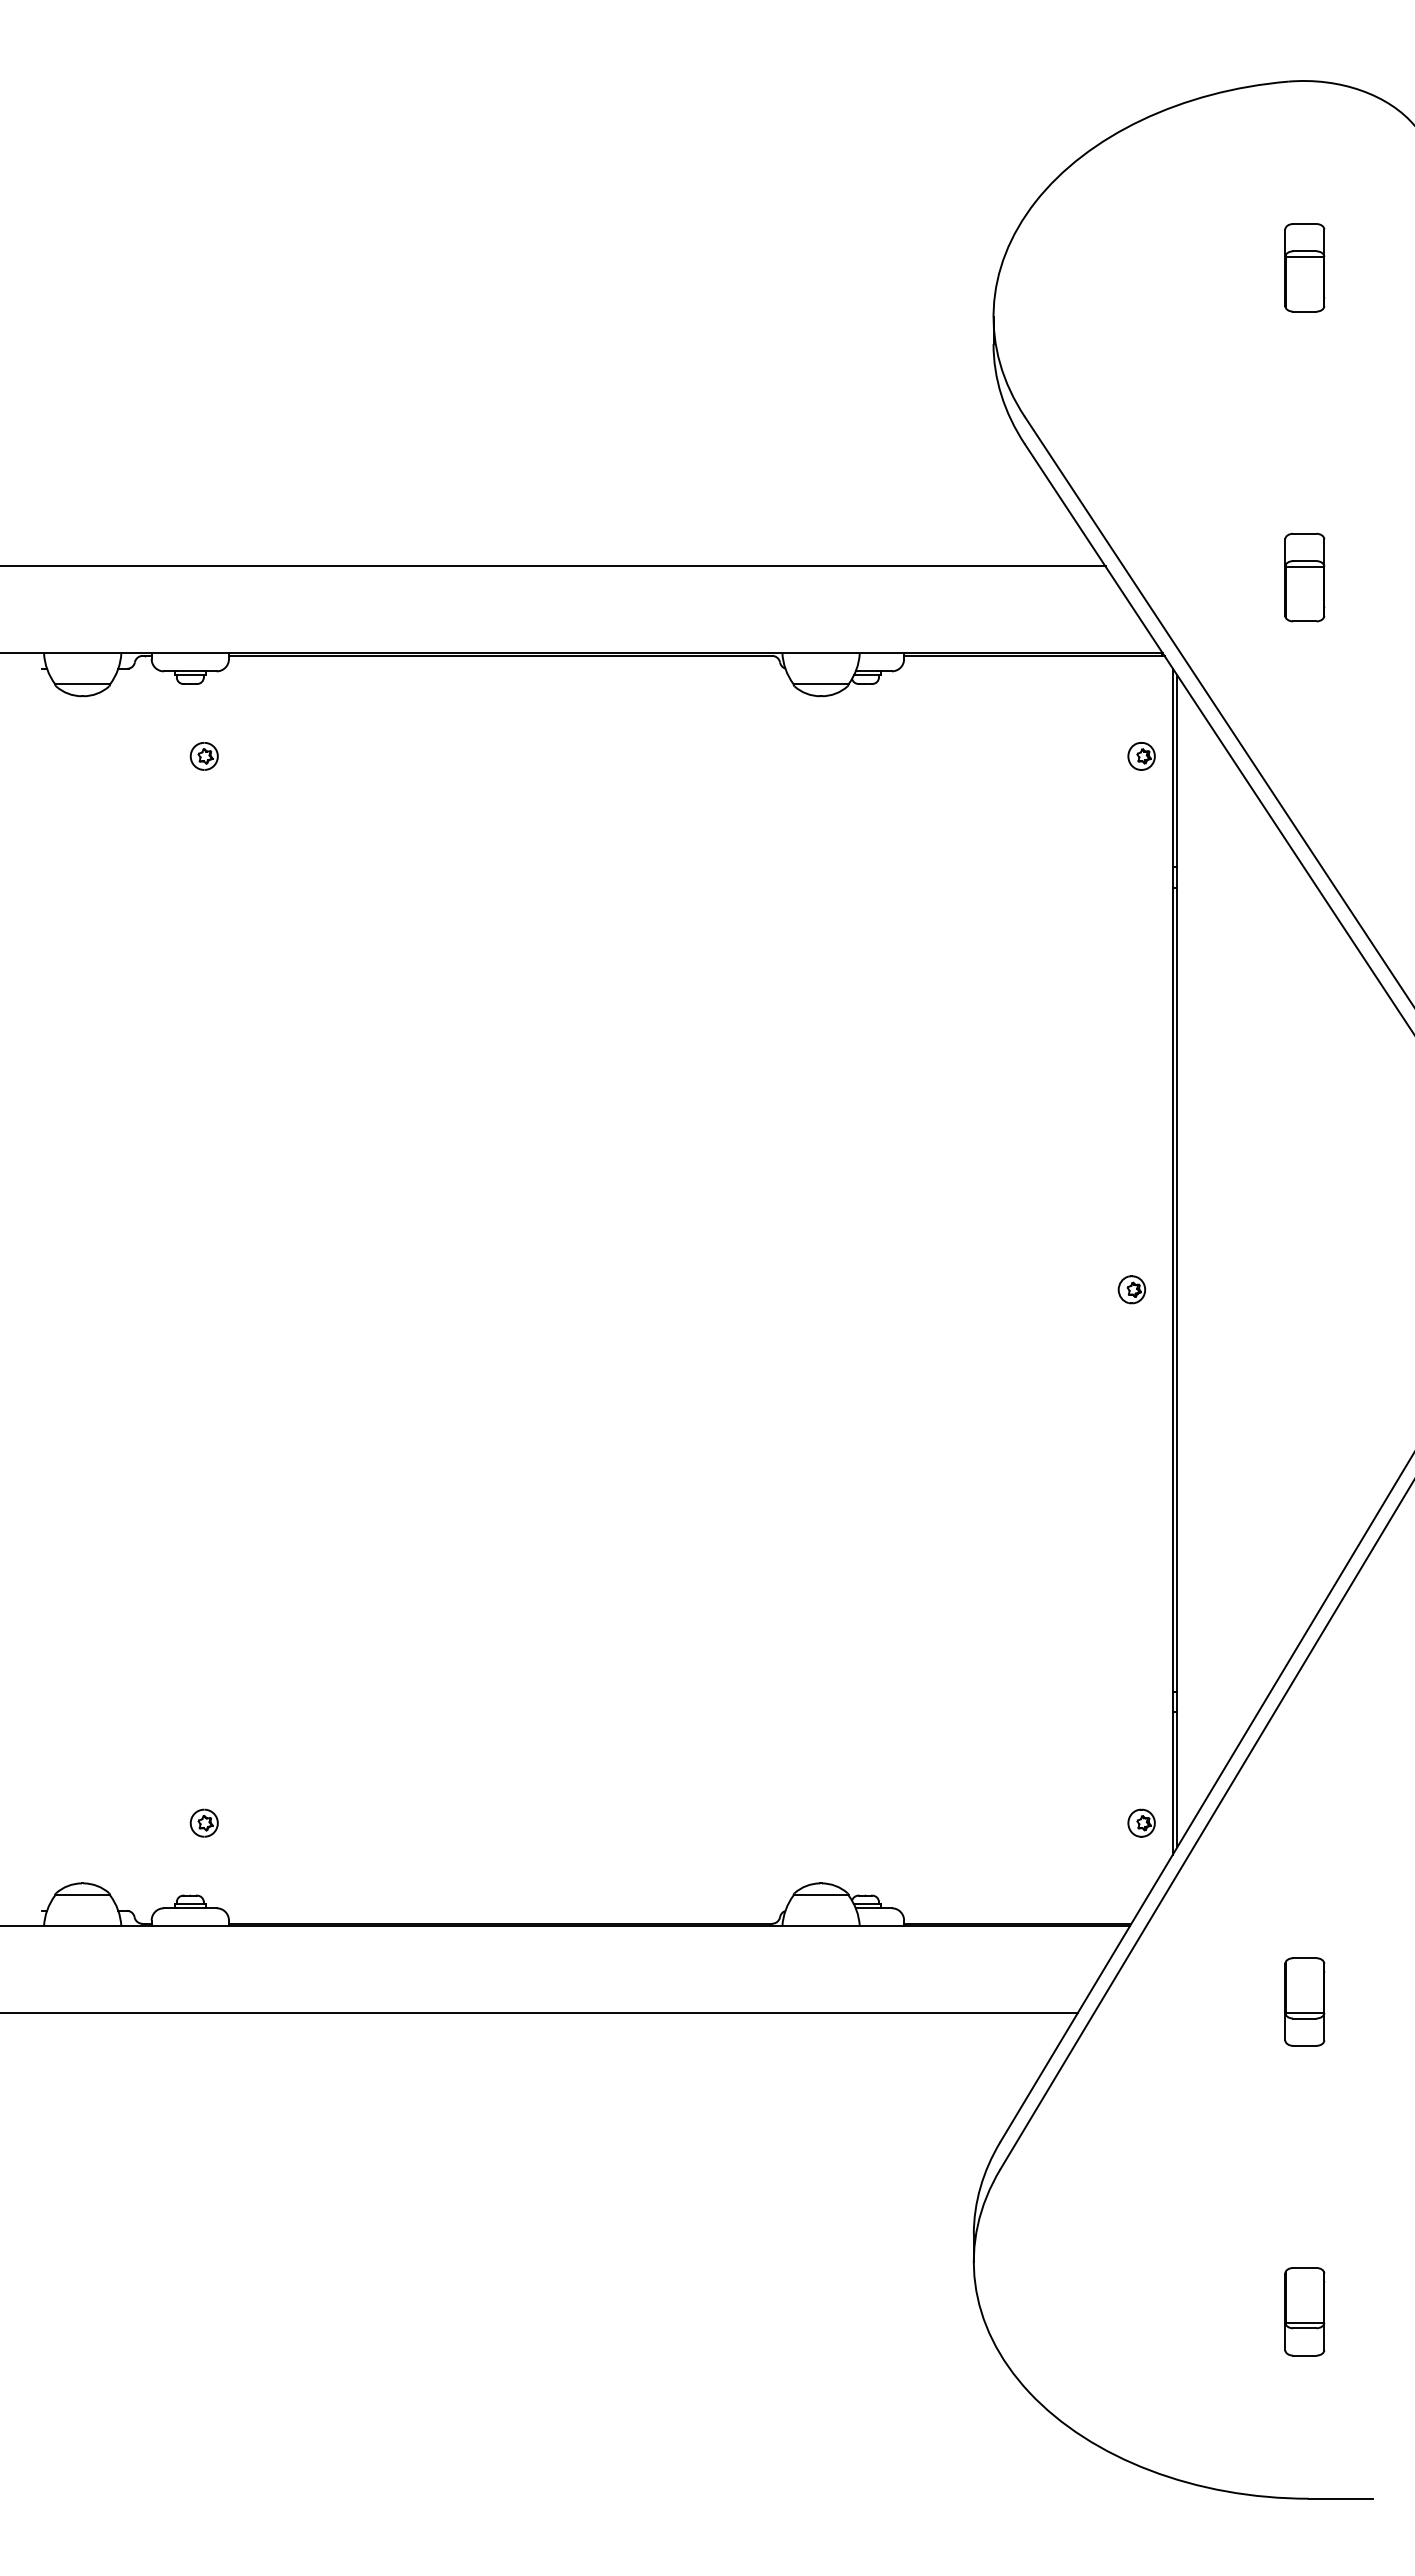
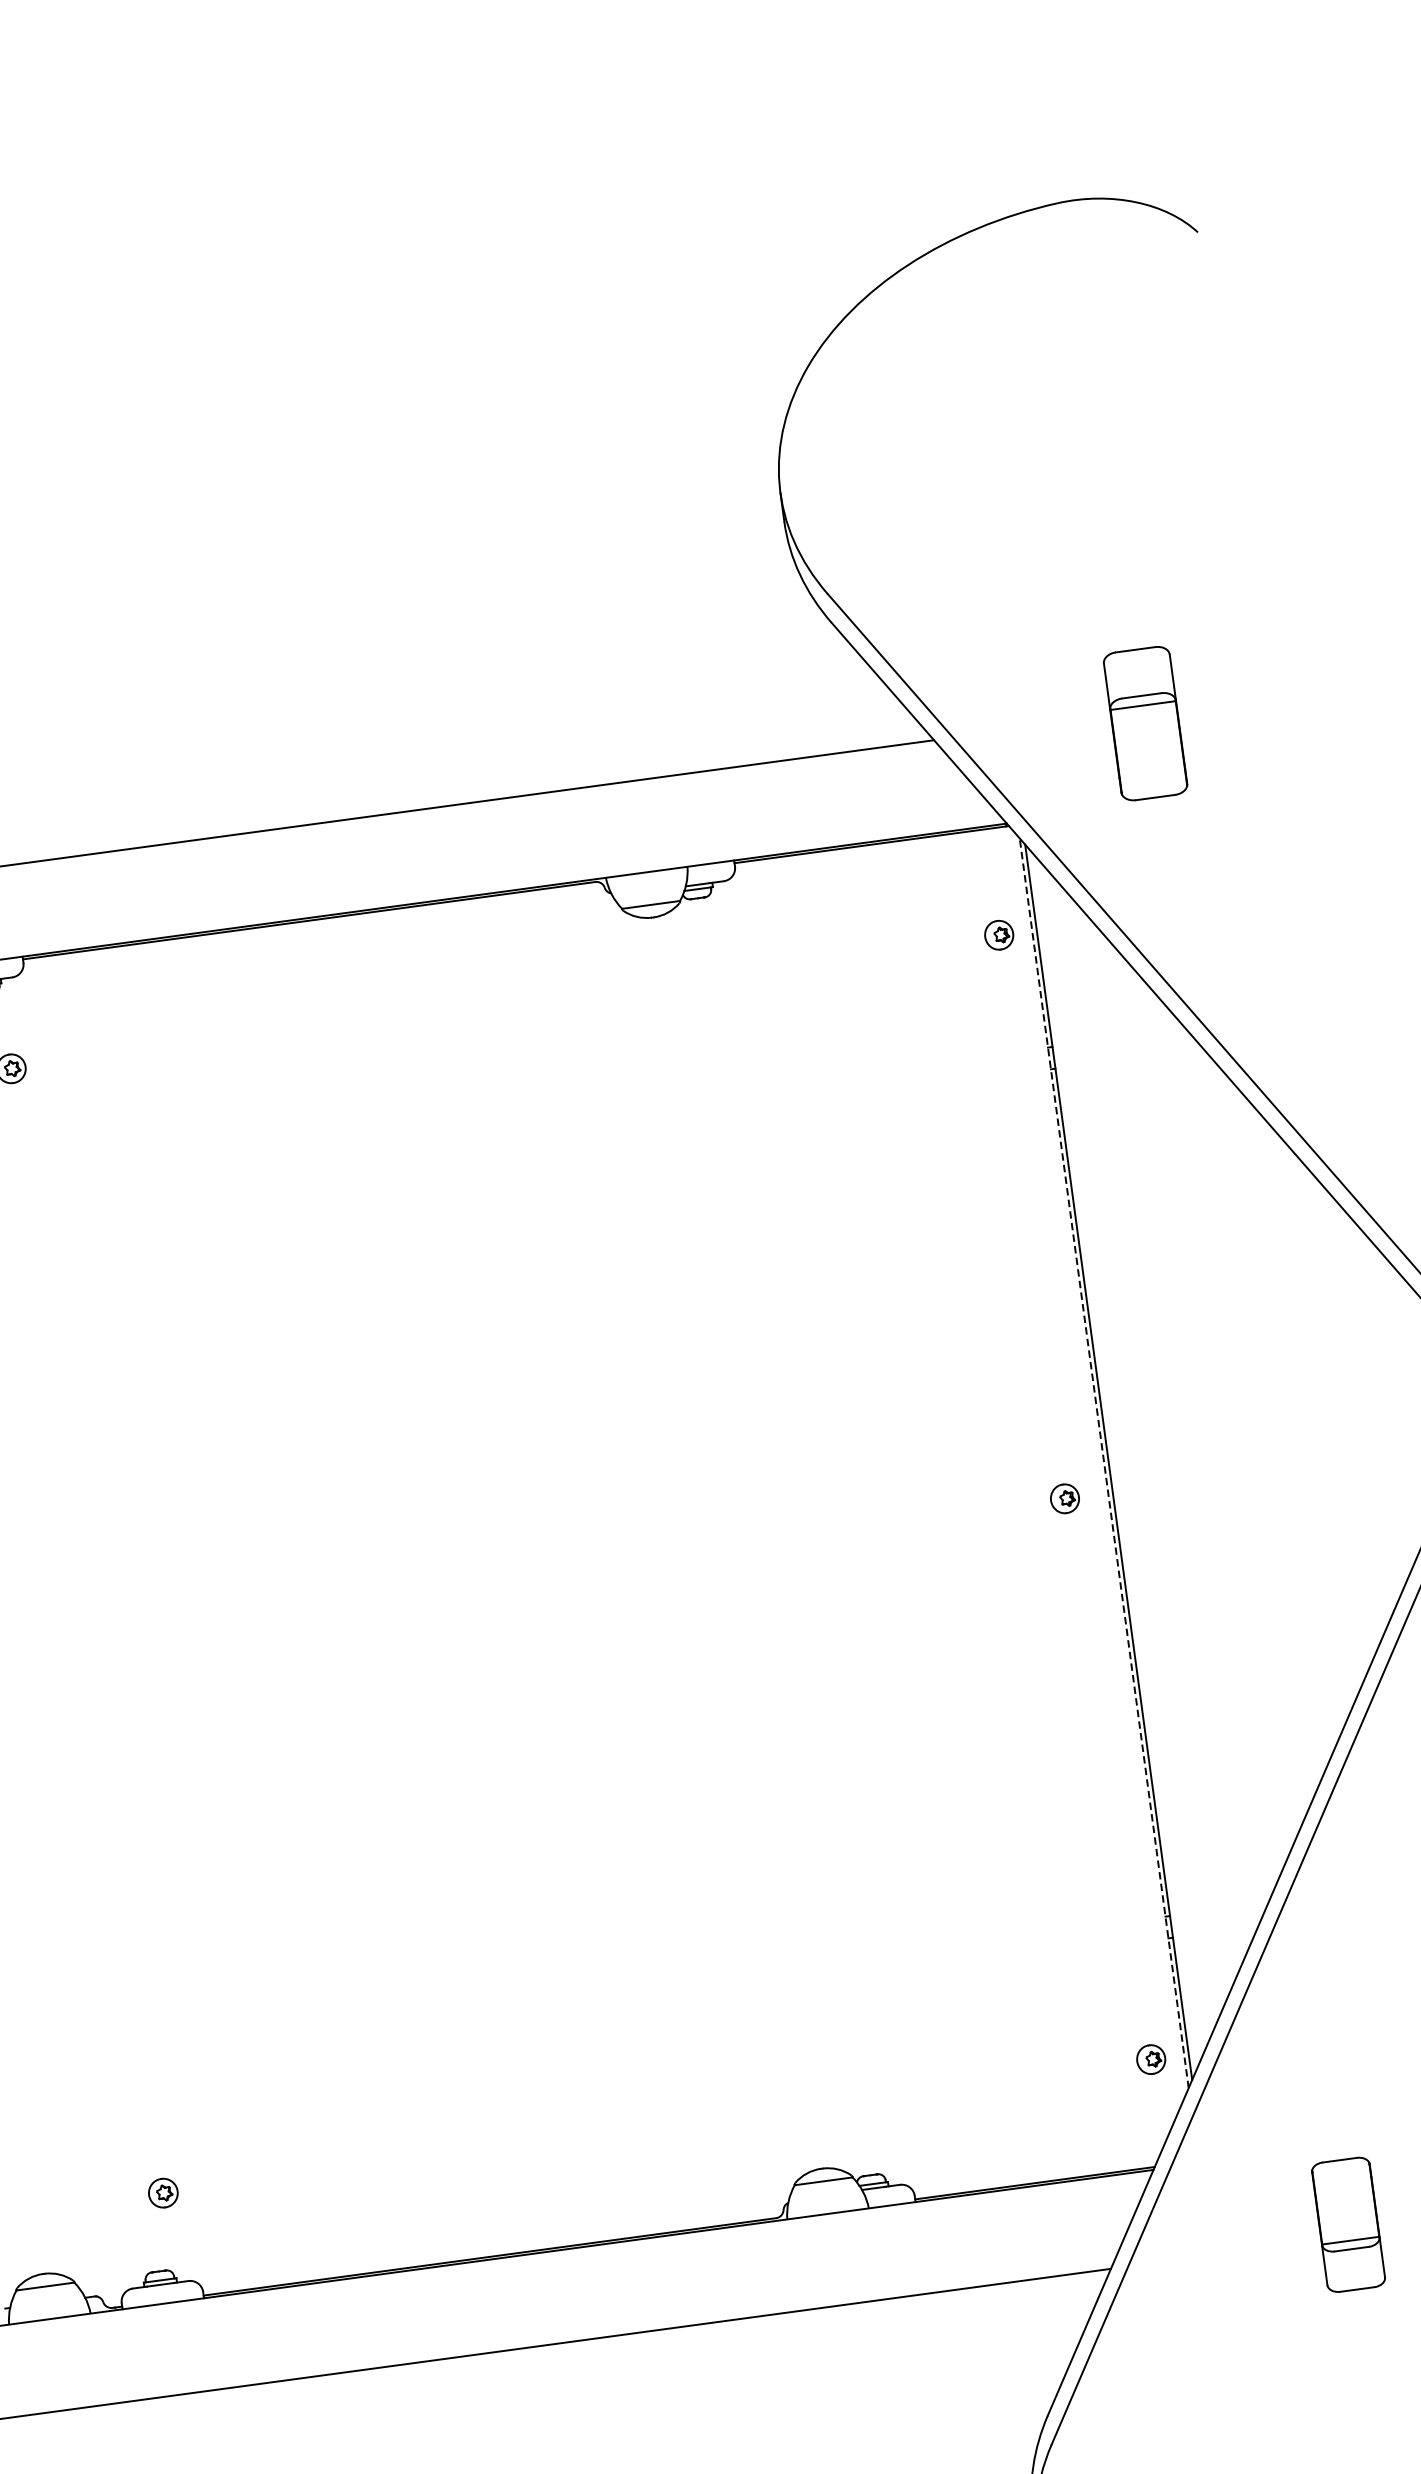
part: (1304, 267) -> (1101, 396), removed
part: (1304, 577) -> (1145, 723), size x1.6
line: (1172, 1261) -> (1103, 1463), solid -> dashed
part: (1304, 2001) -> (1348, 2224), size x1.4

